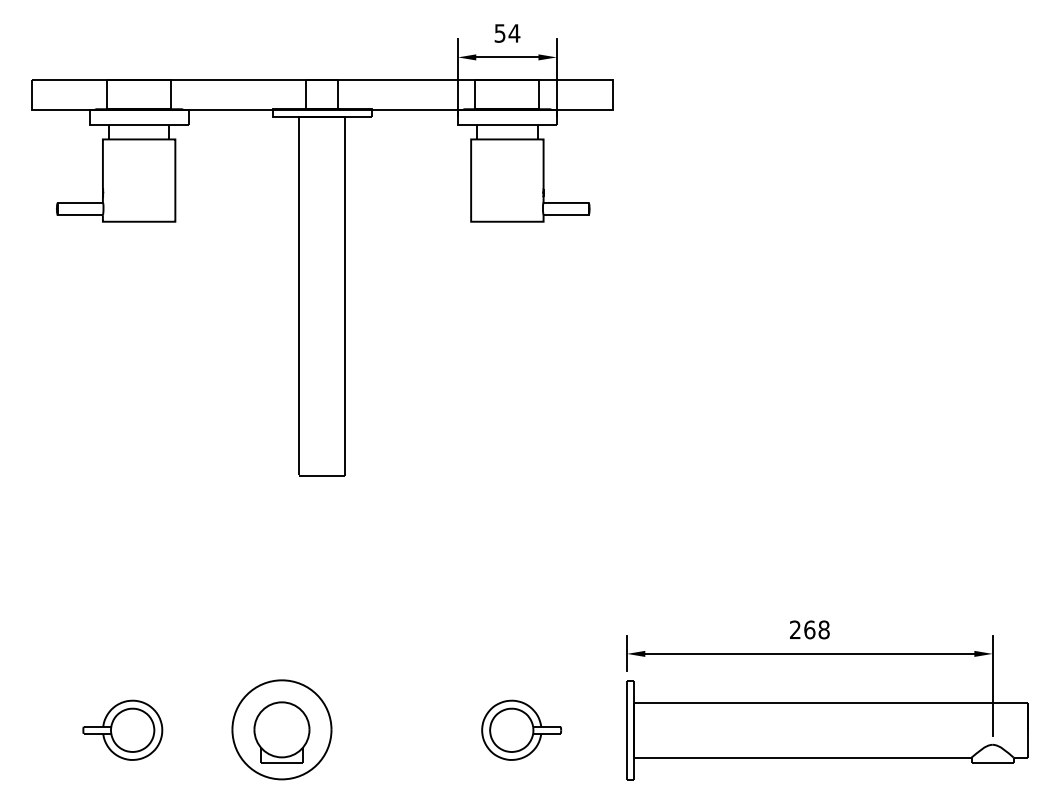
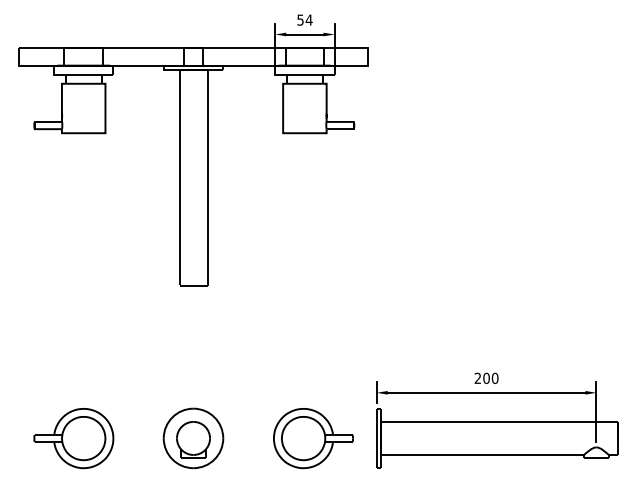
text: (816, 628) -> (490, 377), 268 -> 200
part: (122, 729) -> (73, 438), size x1.67
part: (281, 729) -> (193, 438), moved
part: (521, 729) -> (313, 438), size x1.67

